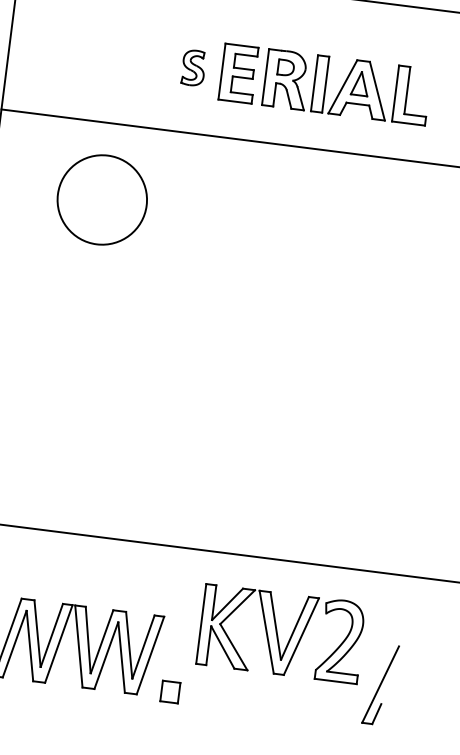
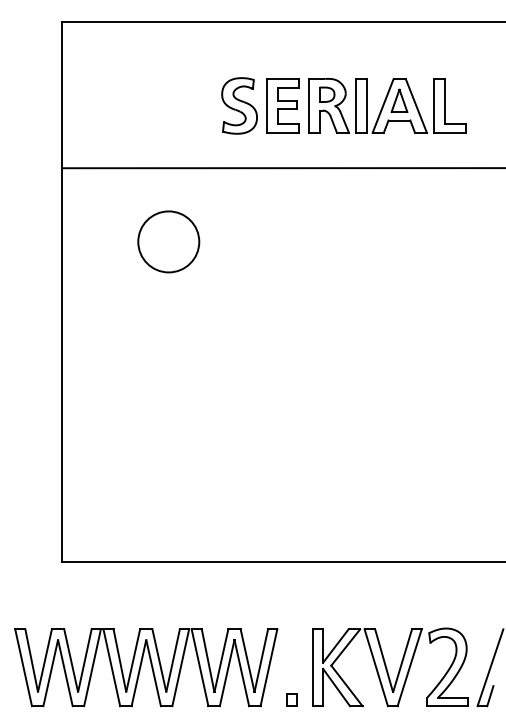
part: (193, 67) -> (239, 105), size x1.67
circle: (102, 199) -> (168, 241), size x0.71
part: (281, 633) -> (390, 667), moved
part: (169, 691) -> (291, 699), size x0.62

